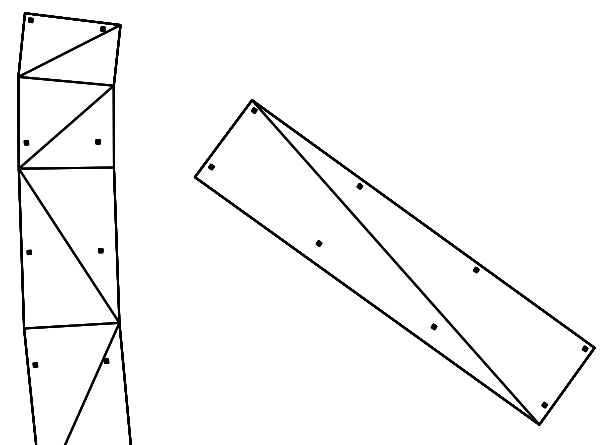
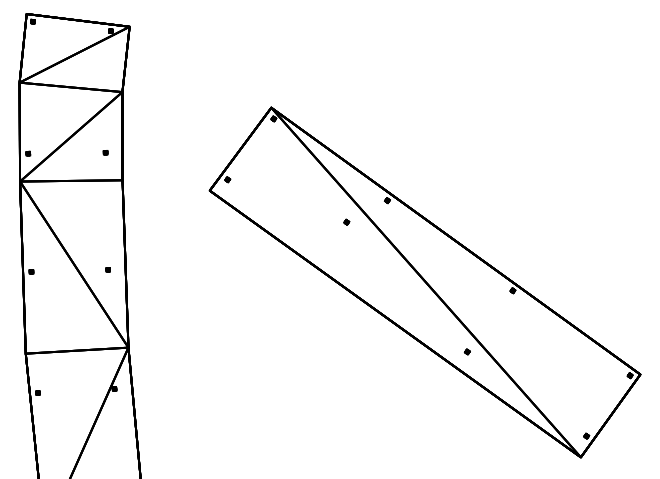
part: (318, 243) -> (346, 222), moved

